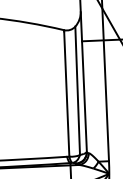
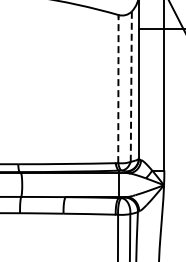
line: (77, 90) -> (131, 86), solid -> dashed
line: (66, 93) -> (118, 89), solid -> dashed

